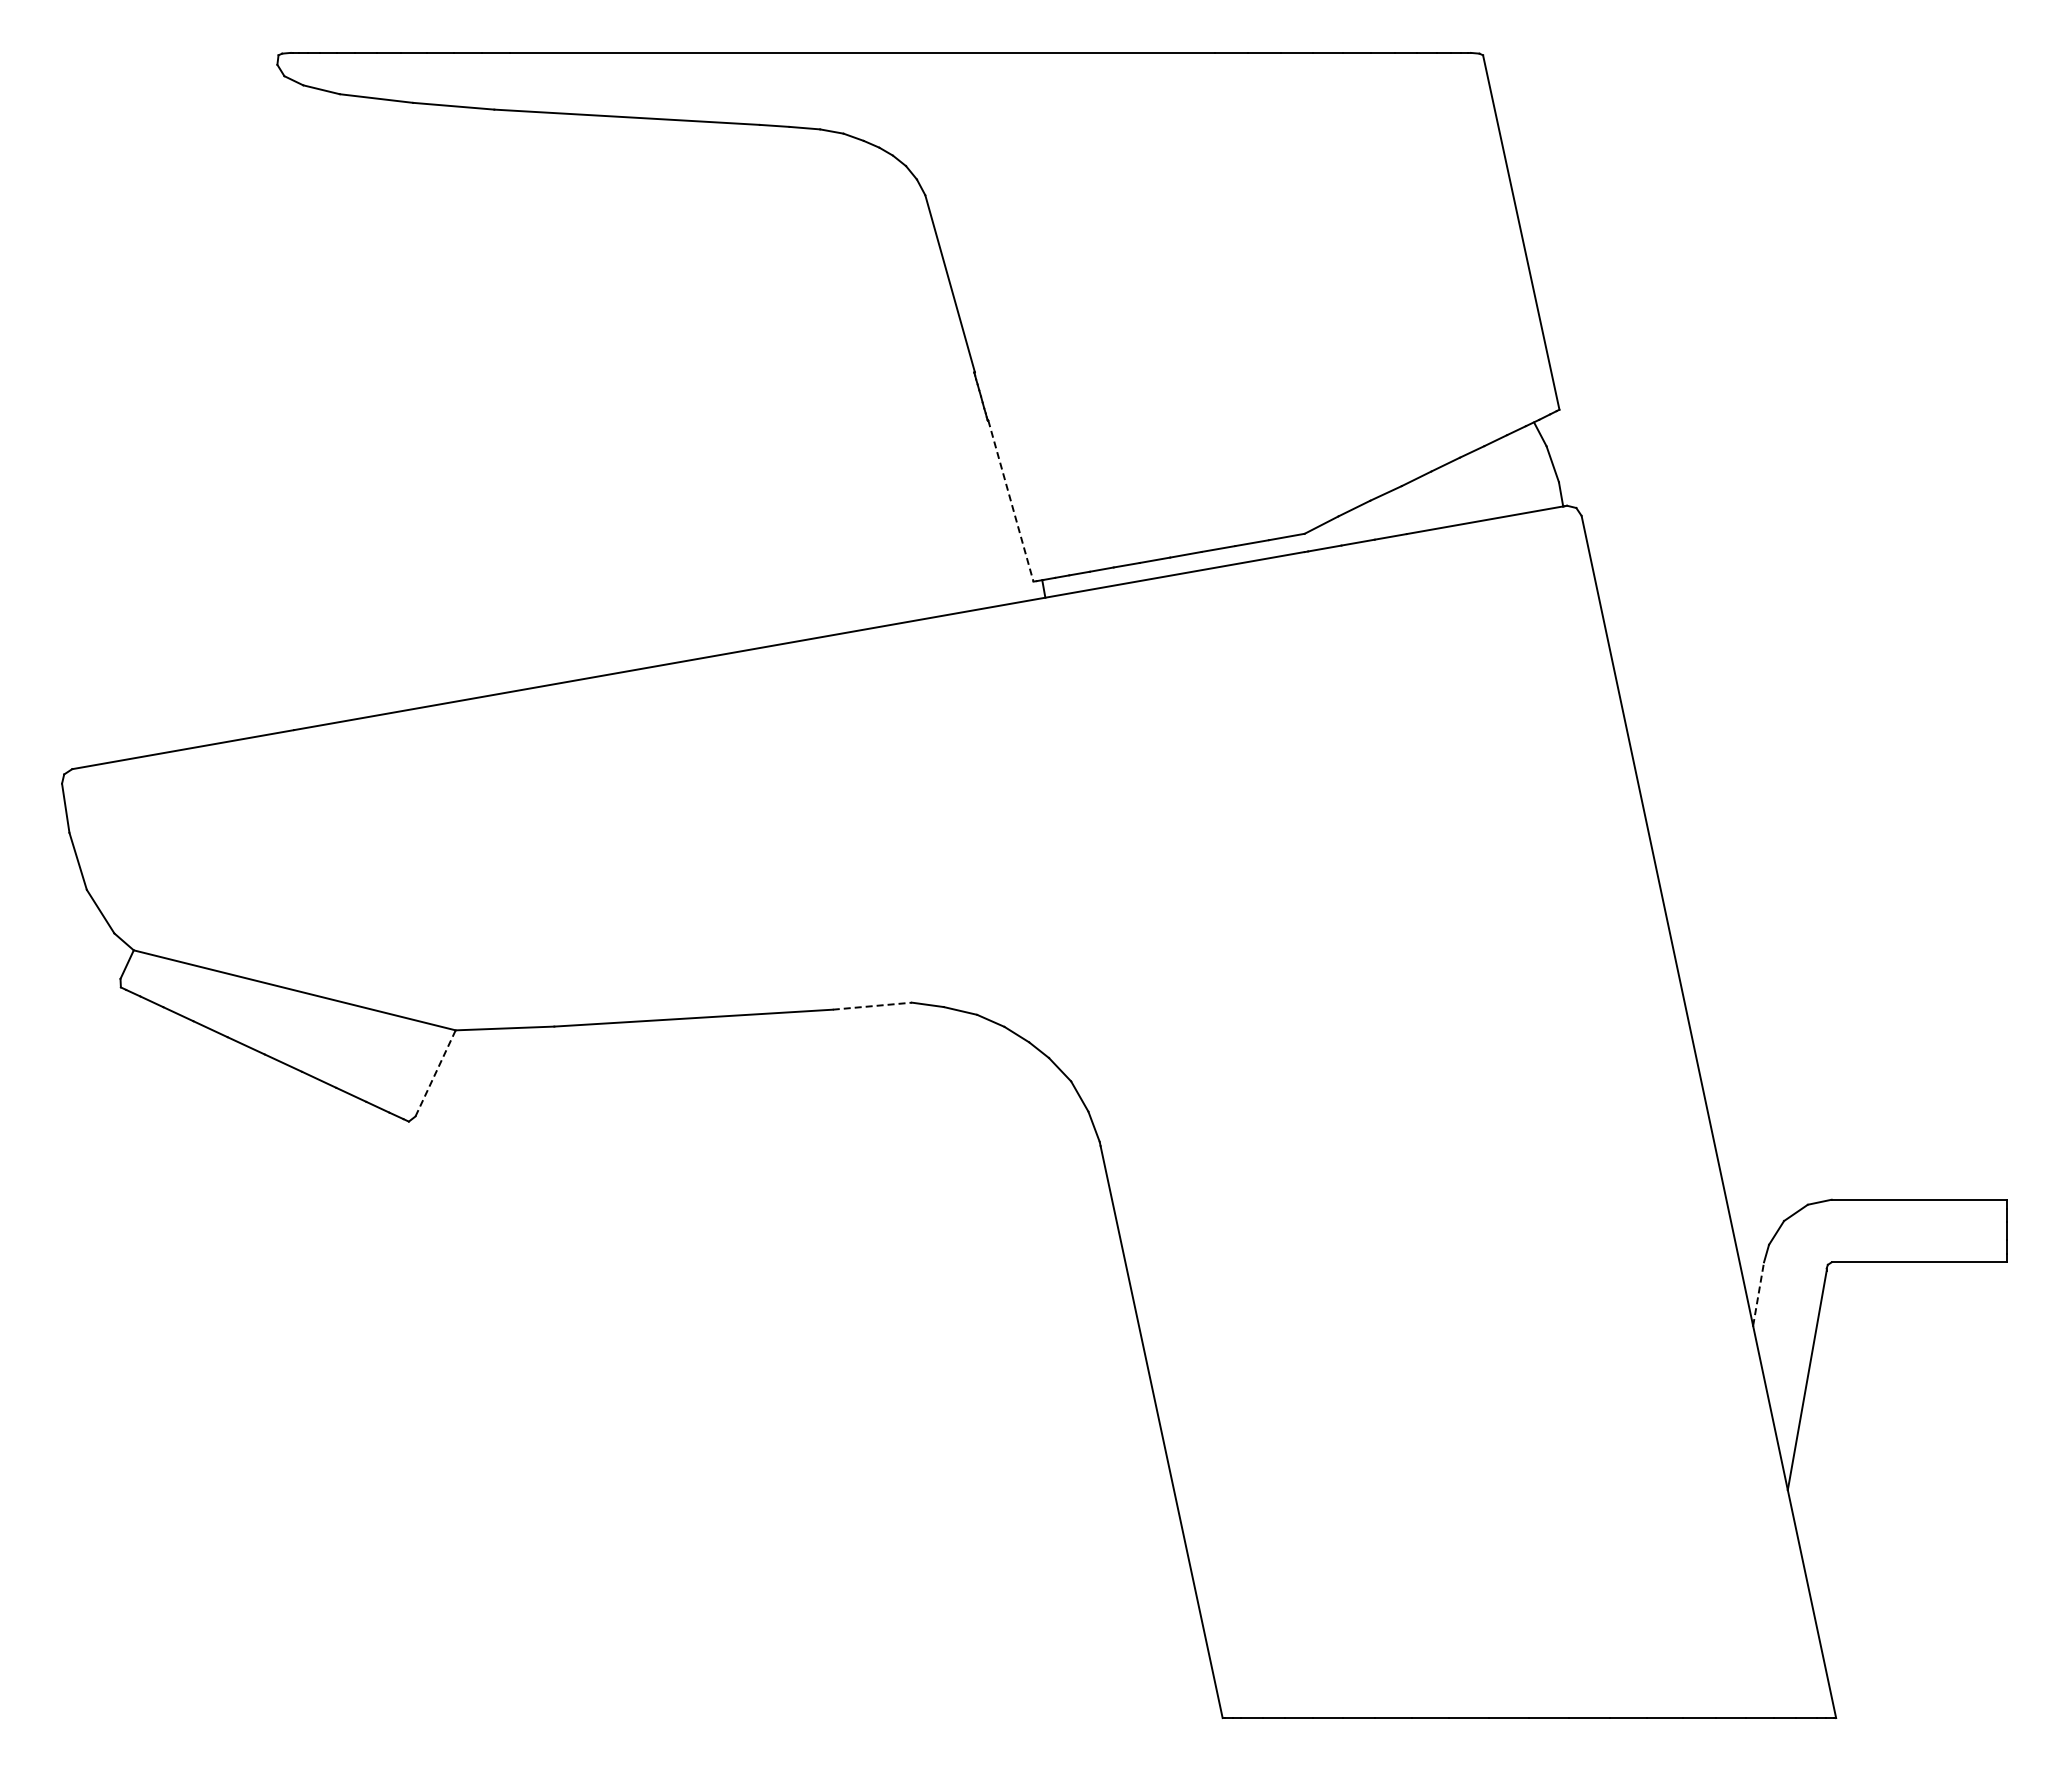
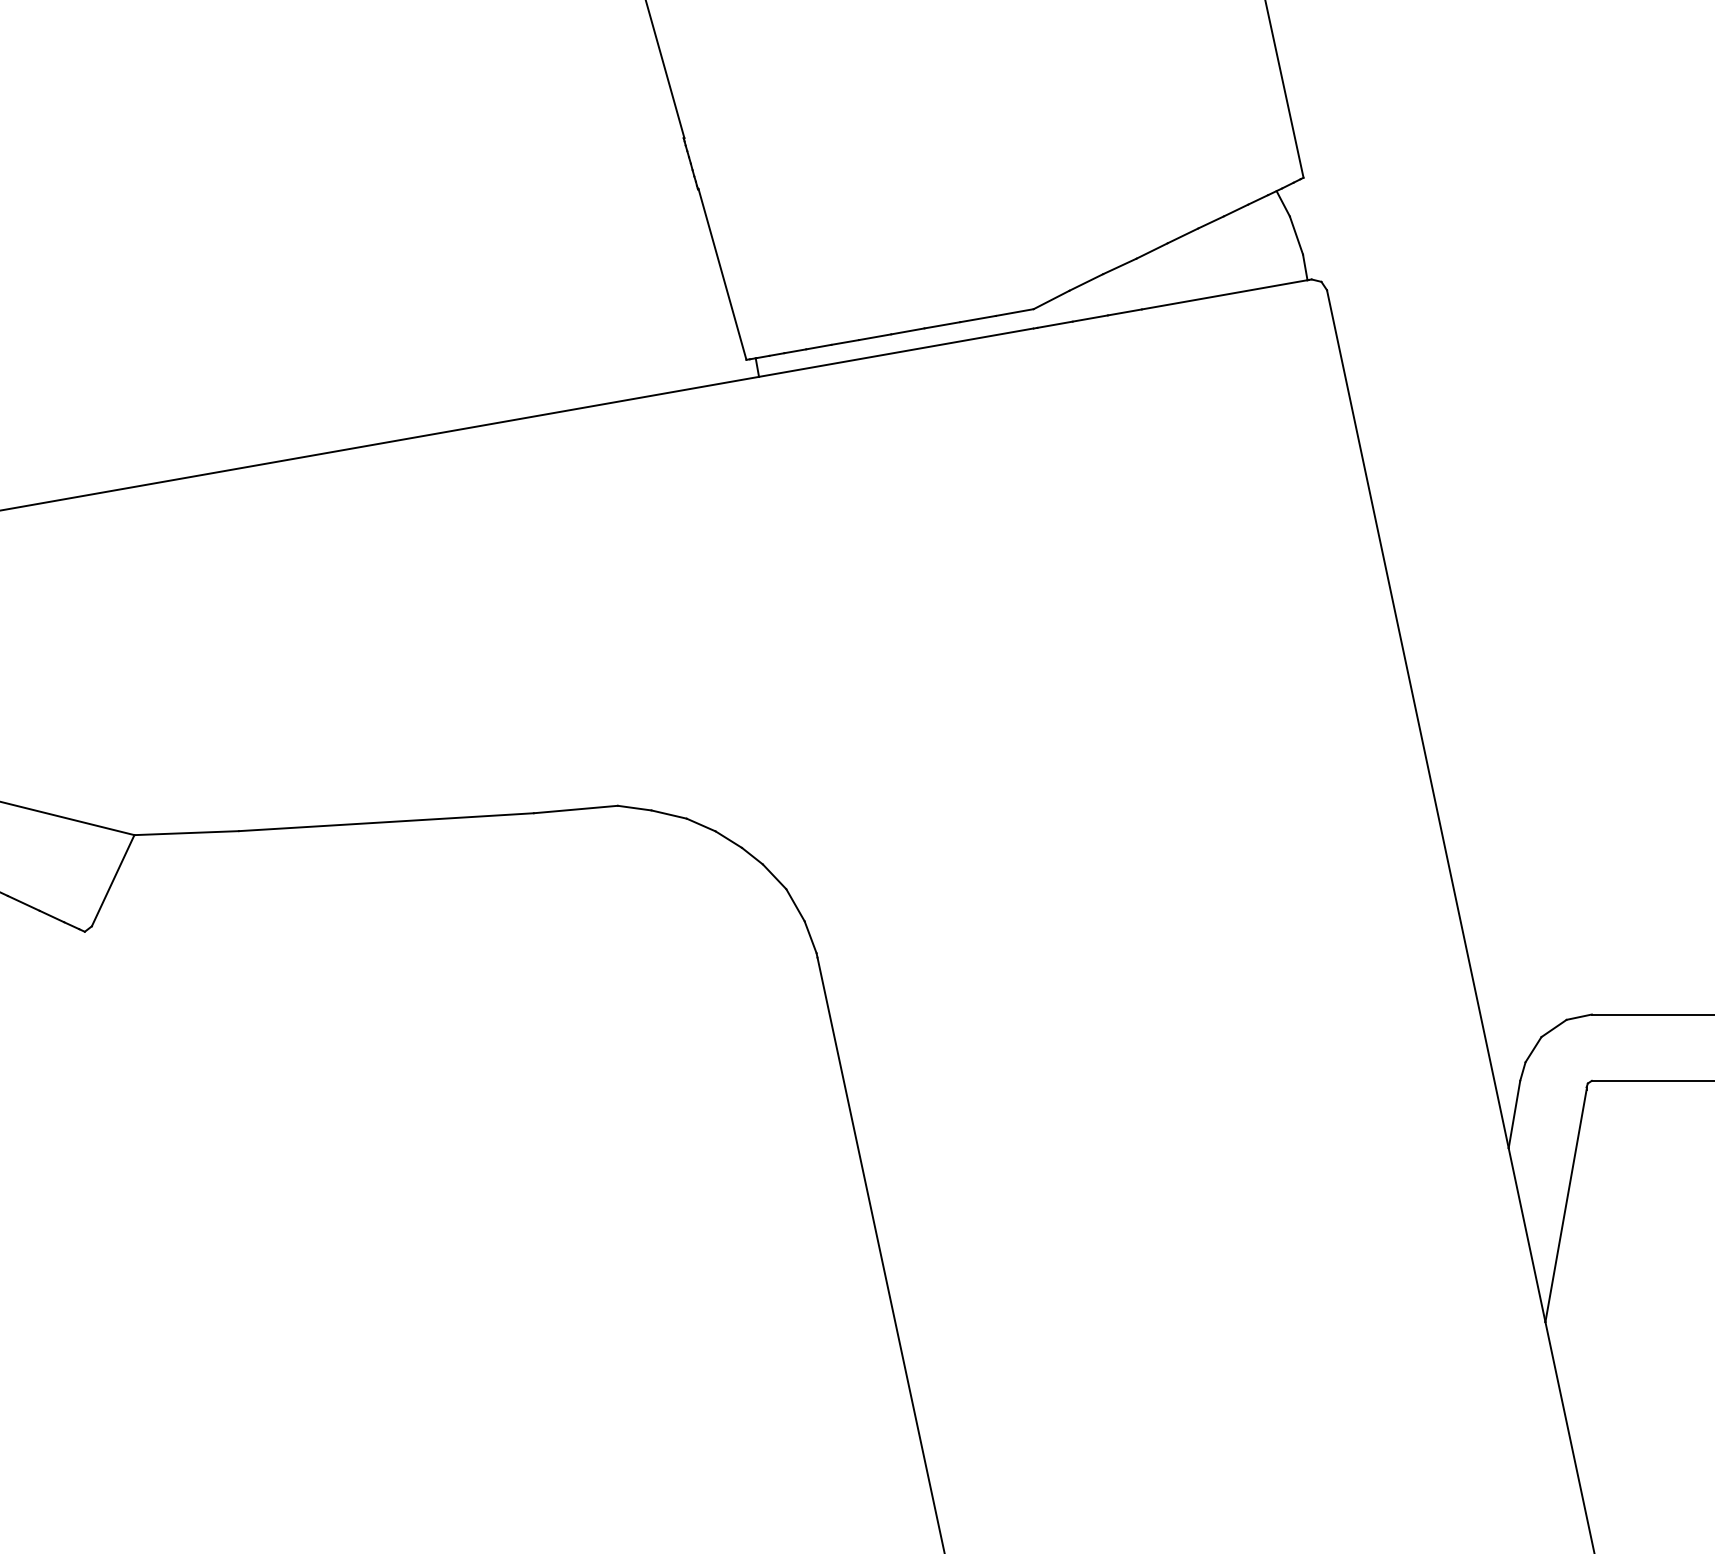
line: (1010, 501) -> (722, 274), dashed -> solid
line: (872, 1006) -> (575, 809), dashed -> solid
line: (435, 1073) -> (113, 880), dashed -> solid
line: (1758, 1293) -> (1514, 1113), dashed -> solid

